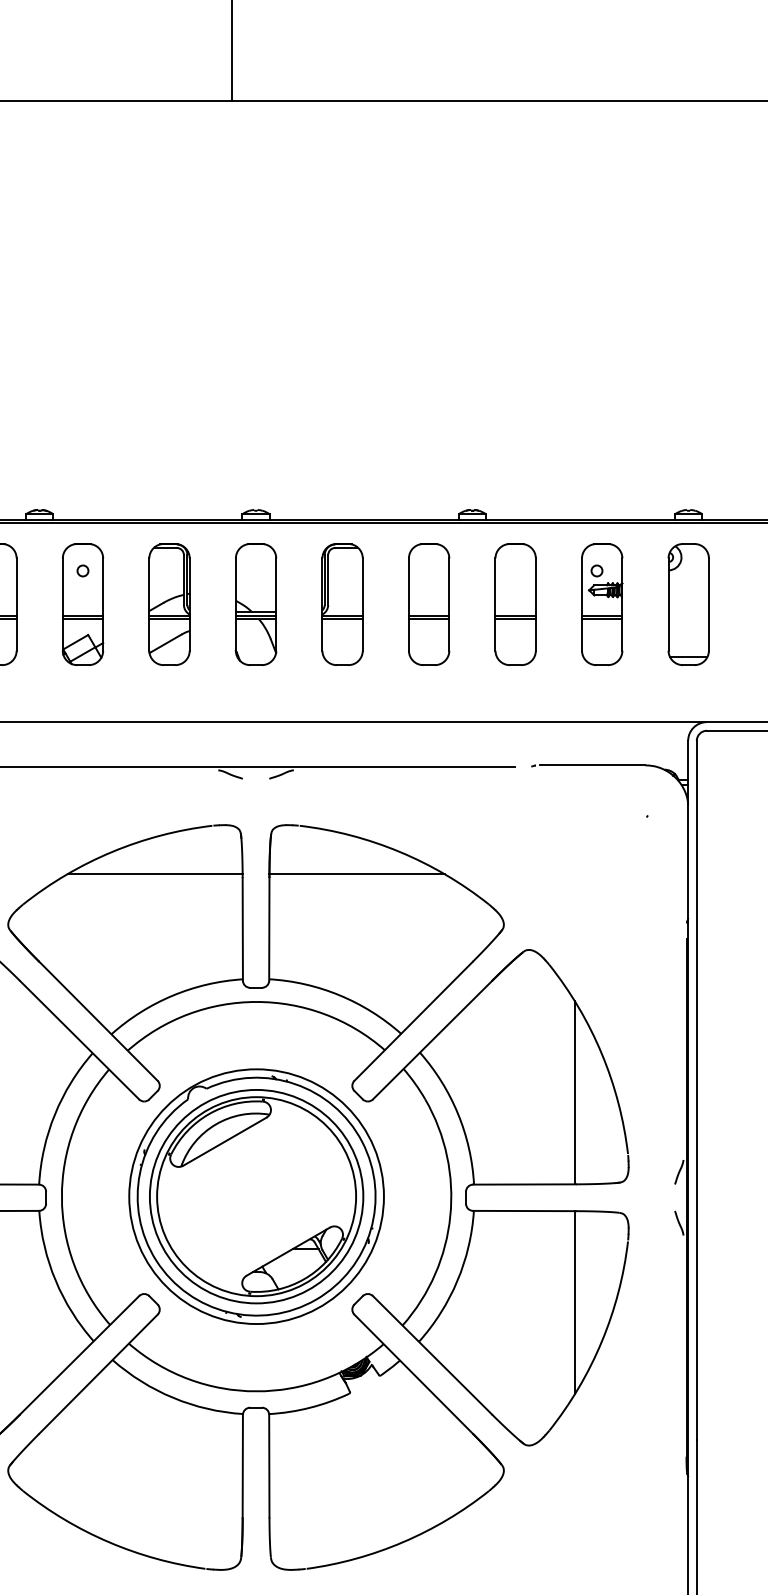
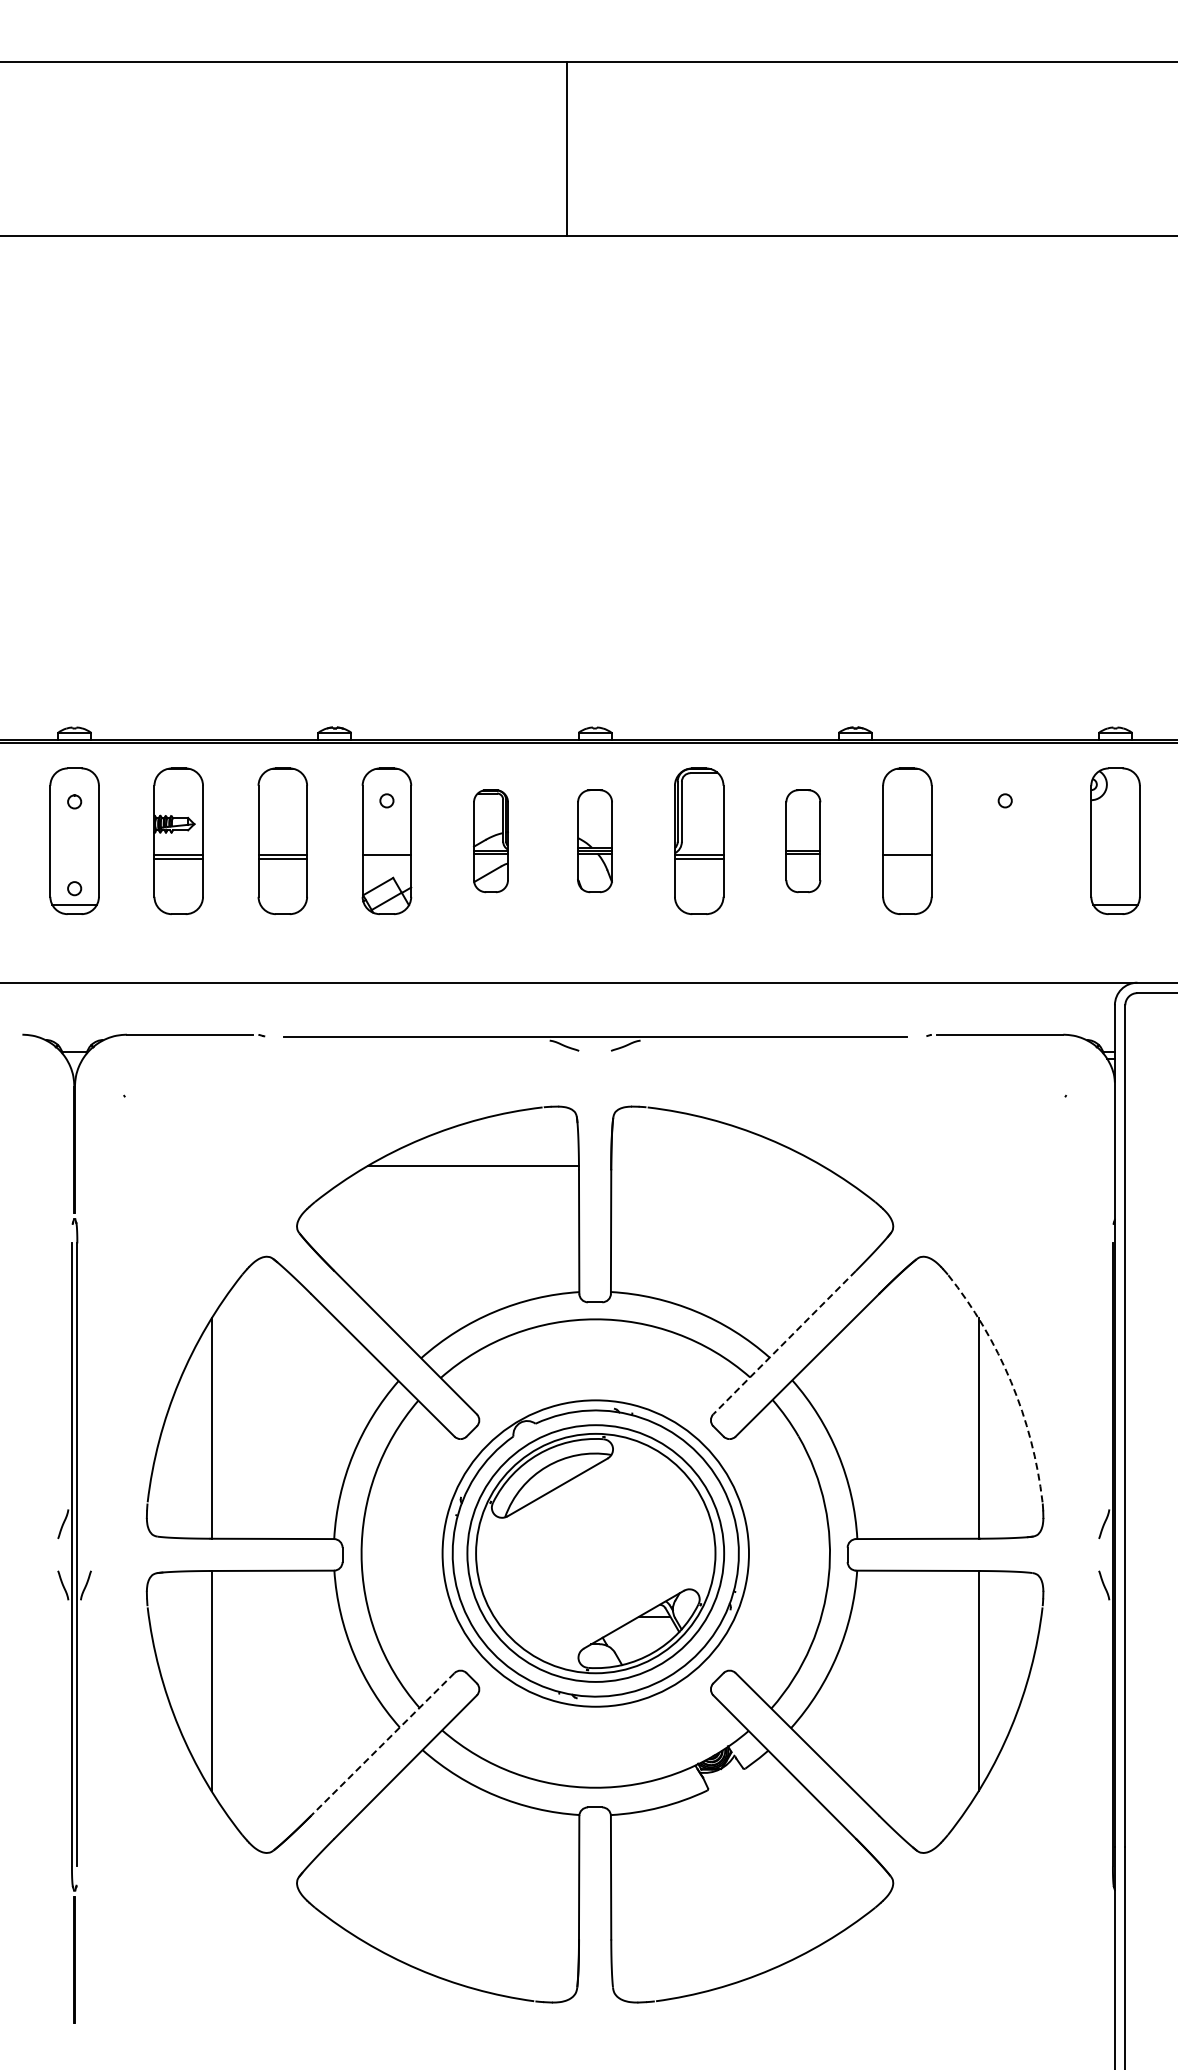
part: (169, 603) -> (490, 840), size x0.7
part: (255, 603) -> (594, 840), size x0.7
part: (429, 603) -> (803, 840), size x0.7
part: (602, 603) -> (1011, 840), removed
line: (82, 618) -> (386, 858), removed
line: (515, 618) -> (907, 858), removed
line: (356, 874) -> (716, 1165), removed
line: (413, 1021) -> (784, 1342), solid -> dashed
arc: (602, 1053) -> (1011, 1381), solid -> dashed
line: (79, 1355) -> (382, 1744), solid -> dashed

